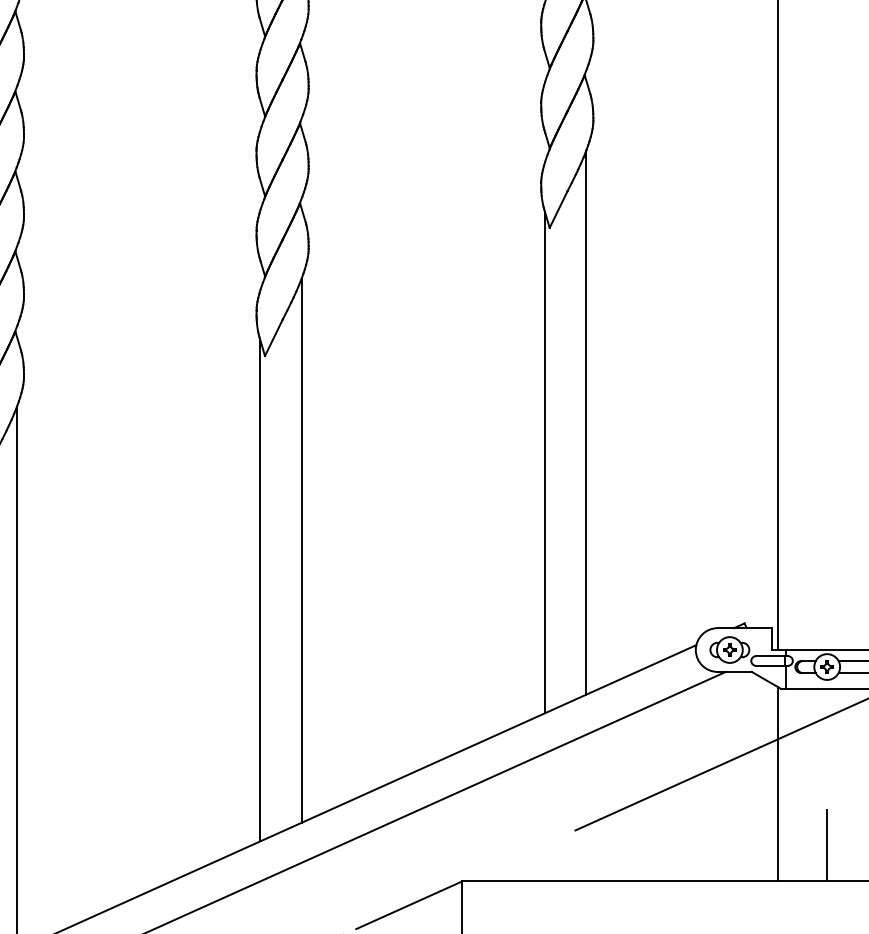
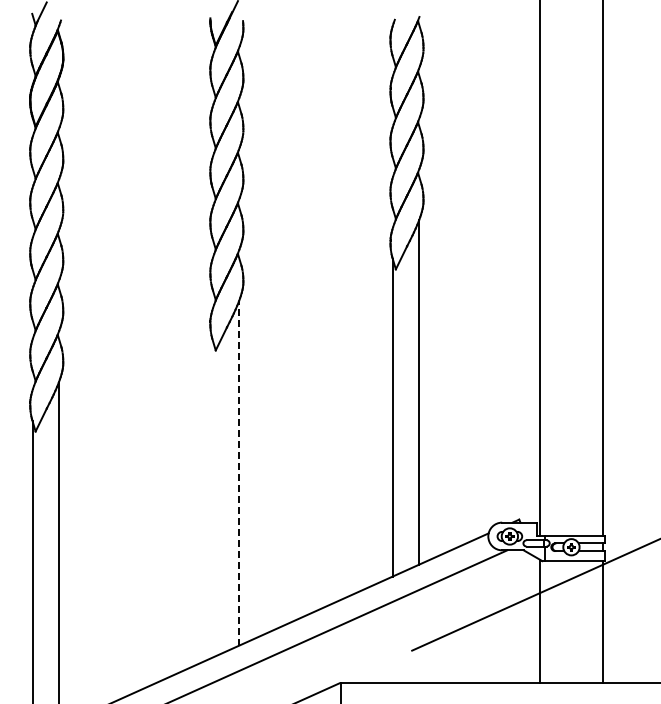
line: (300, 550) -> (238, 473), solid -> dashed
line: (259, 589) -> (212, 498), removed
line: (827, 844) -> (571, 659), removed

